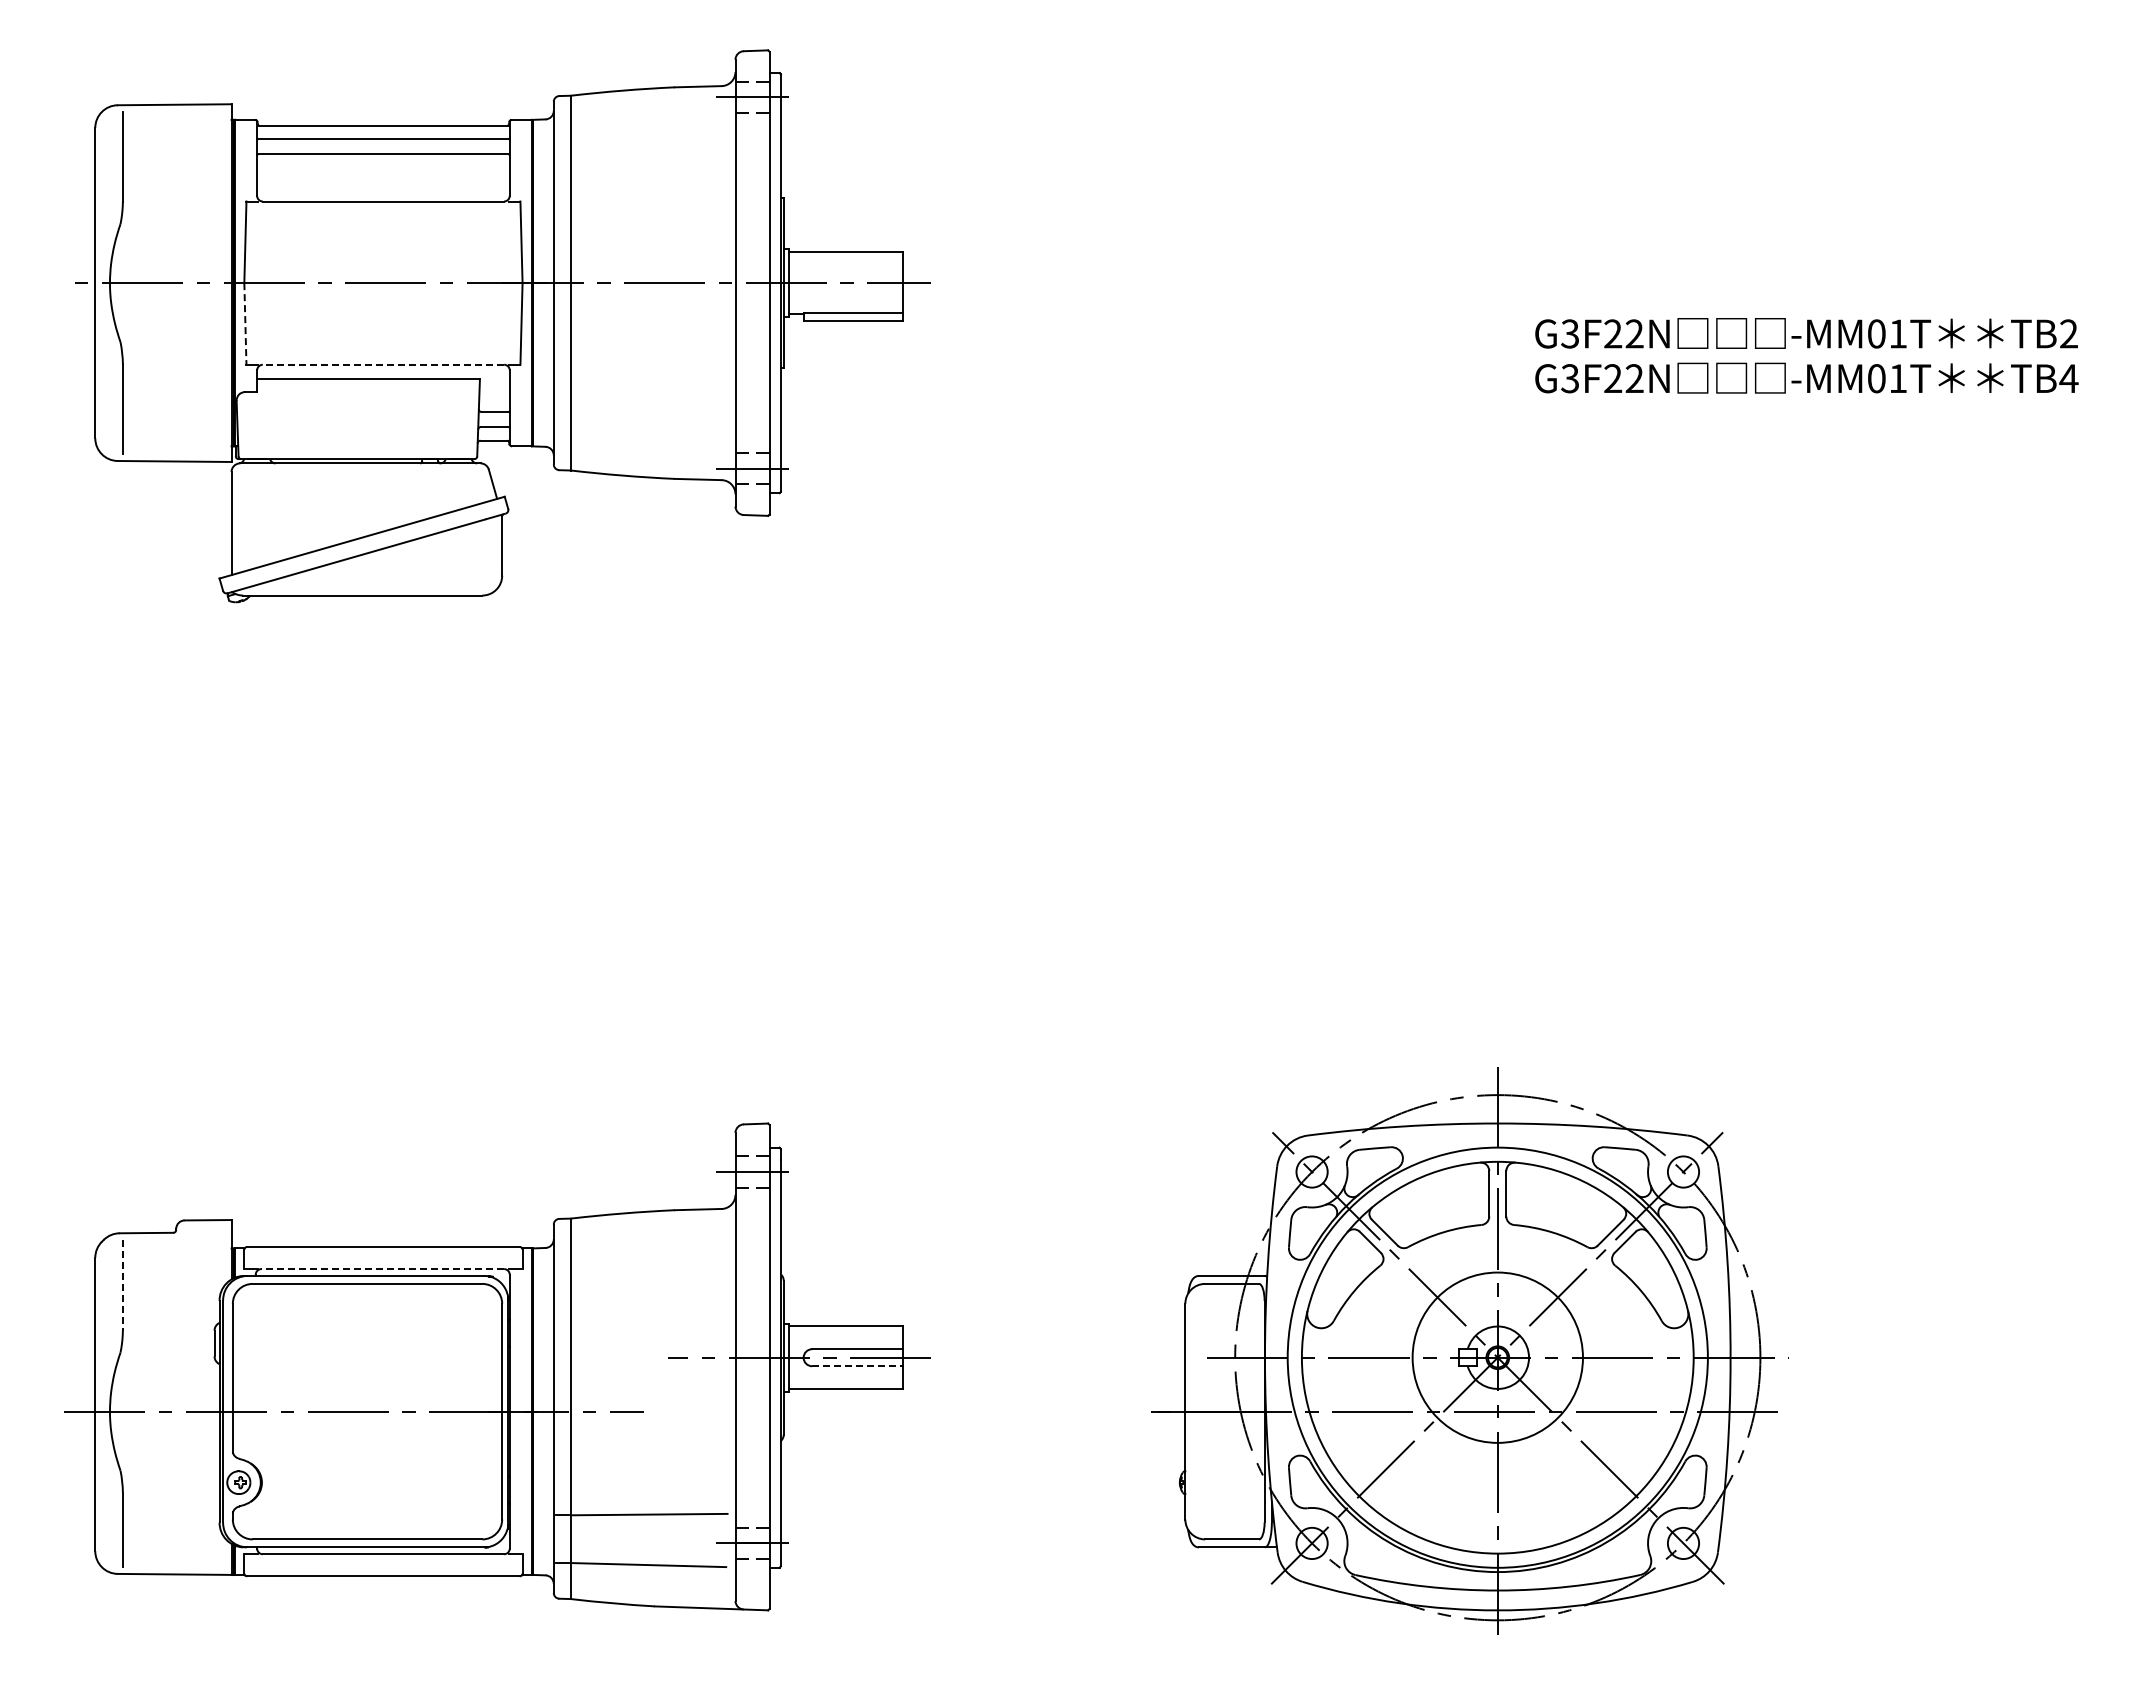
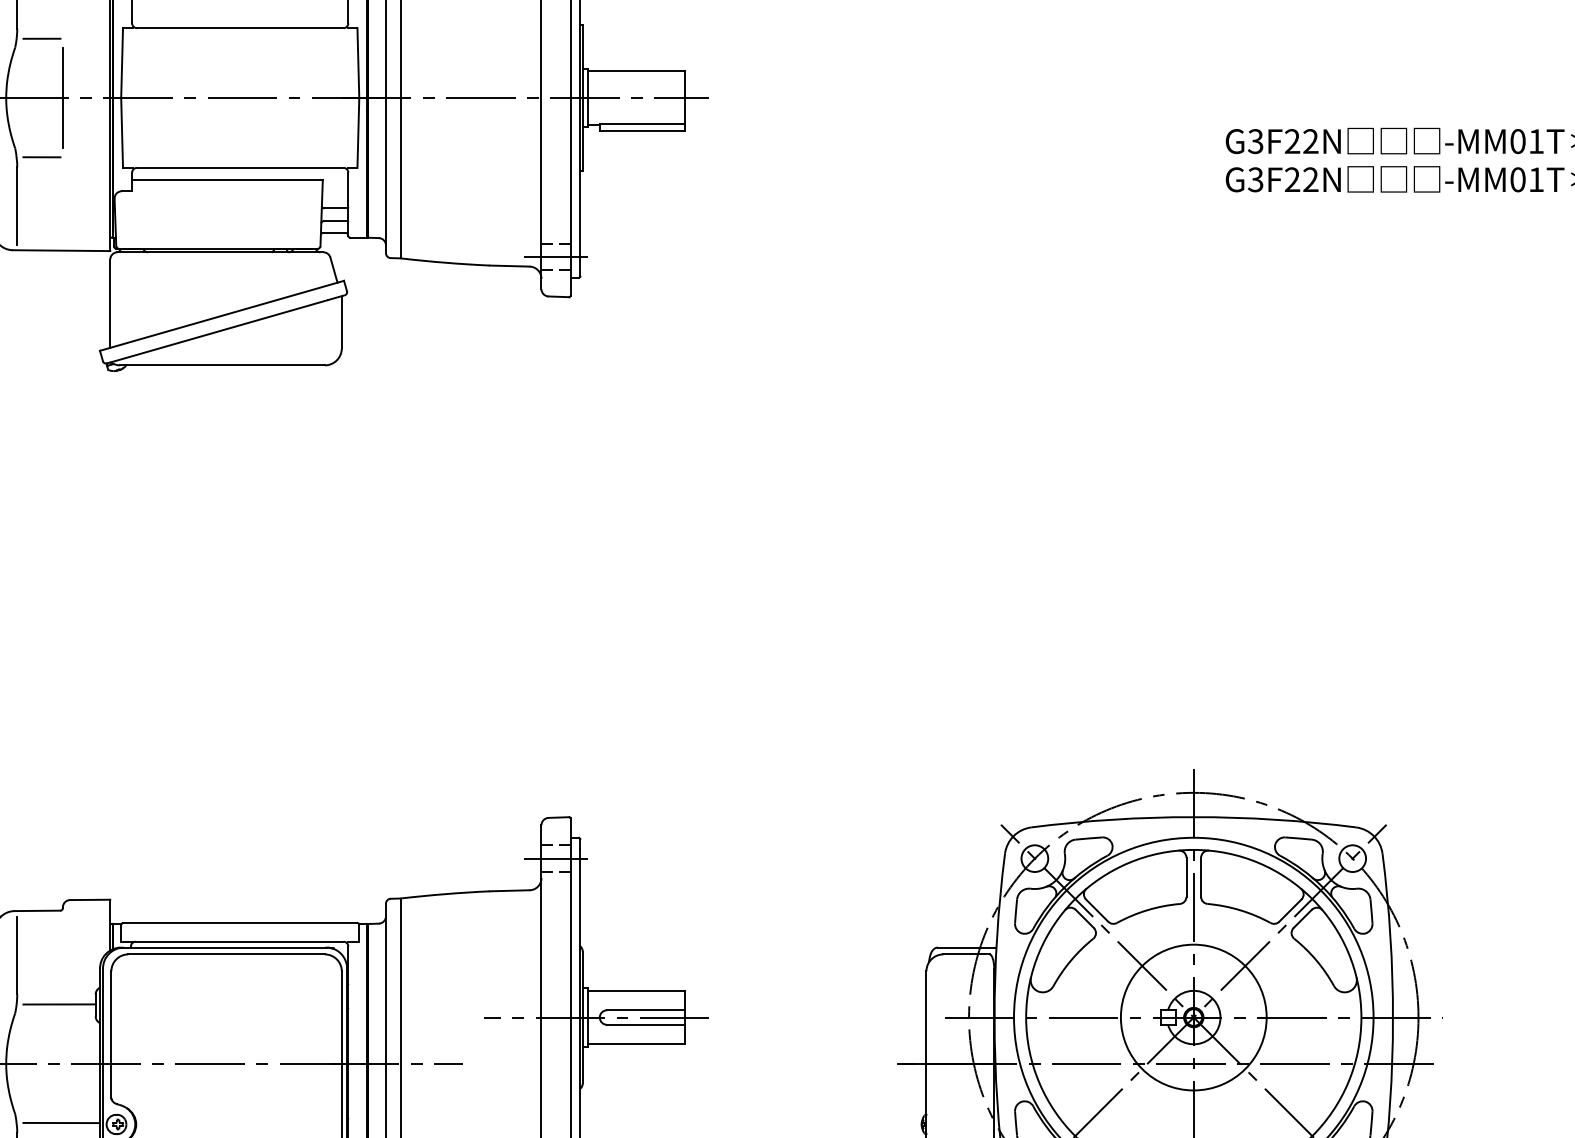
line: (151, 213) -> (41, 38), added
line: (176, 283) -> (63, 98), added
line: (245, 323) -> (122, 132), dashed -> solid
line: (151, 352) -> (41, 157), added
line: (383, 364) -> (240, 167), dashed -> solid
line: (382, 1269) -> (239, 942), dashed -> solid
line: (122, 1285) -> (16, 955), dashed -> solid
line: (172, 1342) -> (59, 1004), added
line: (858, 1366) -> (646, 1025), dashed -> solid
line: (174, 1480) -> (61, 1122), added

